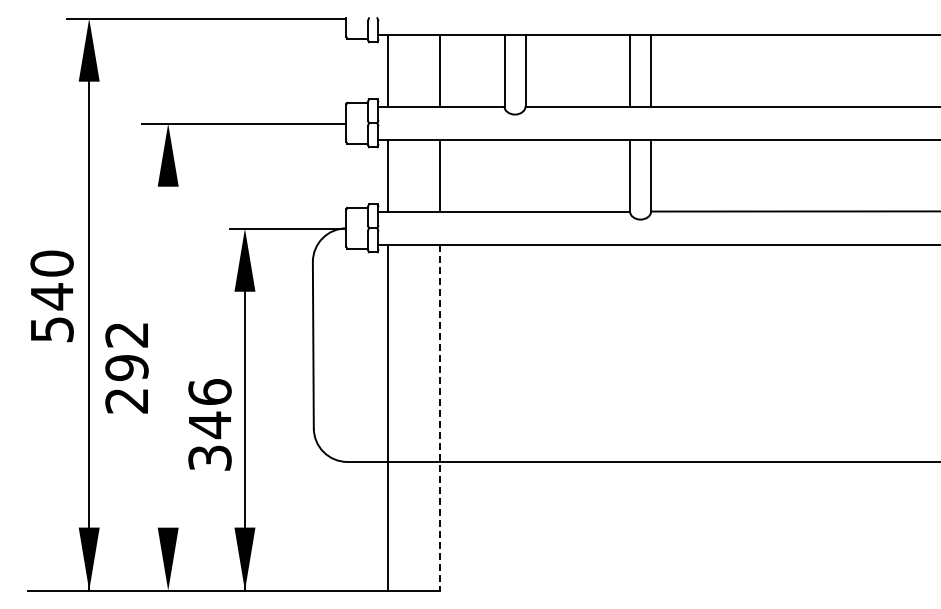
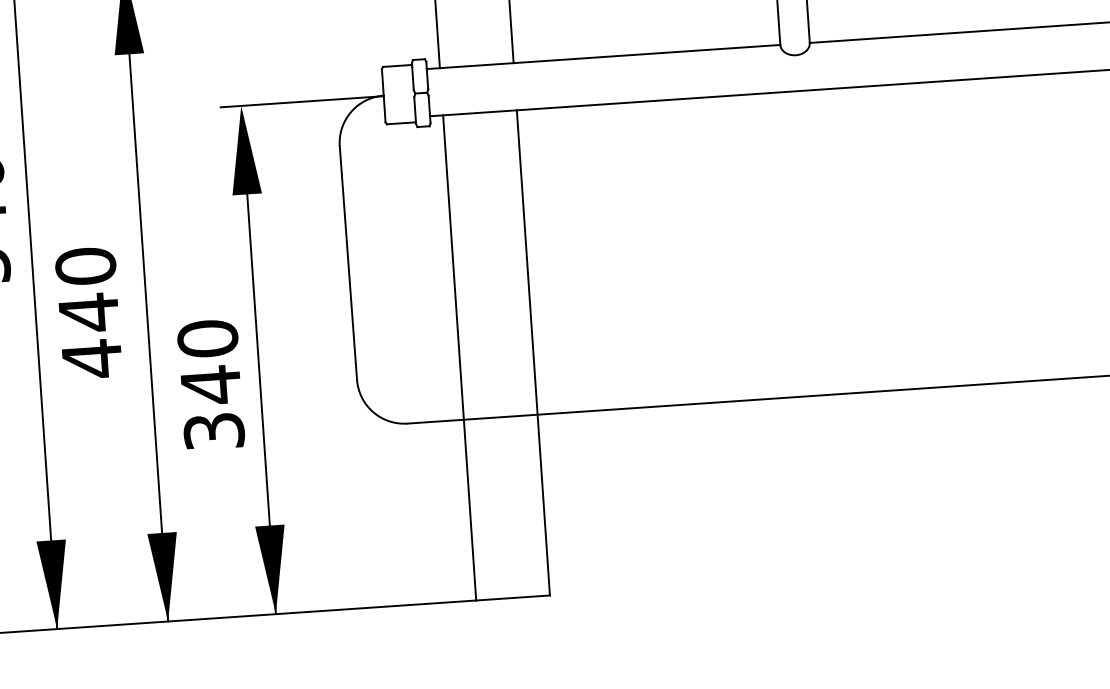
text: (126, 368) -> (88, 313), 292 -> 440
line: (168, 388) -> (149, 337), added
text: (209, 392) -> (207, 339), 346 -> 340
line: (440, 417) -> (533, 352), dashed -> solid

